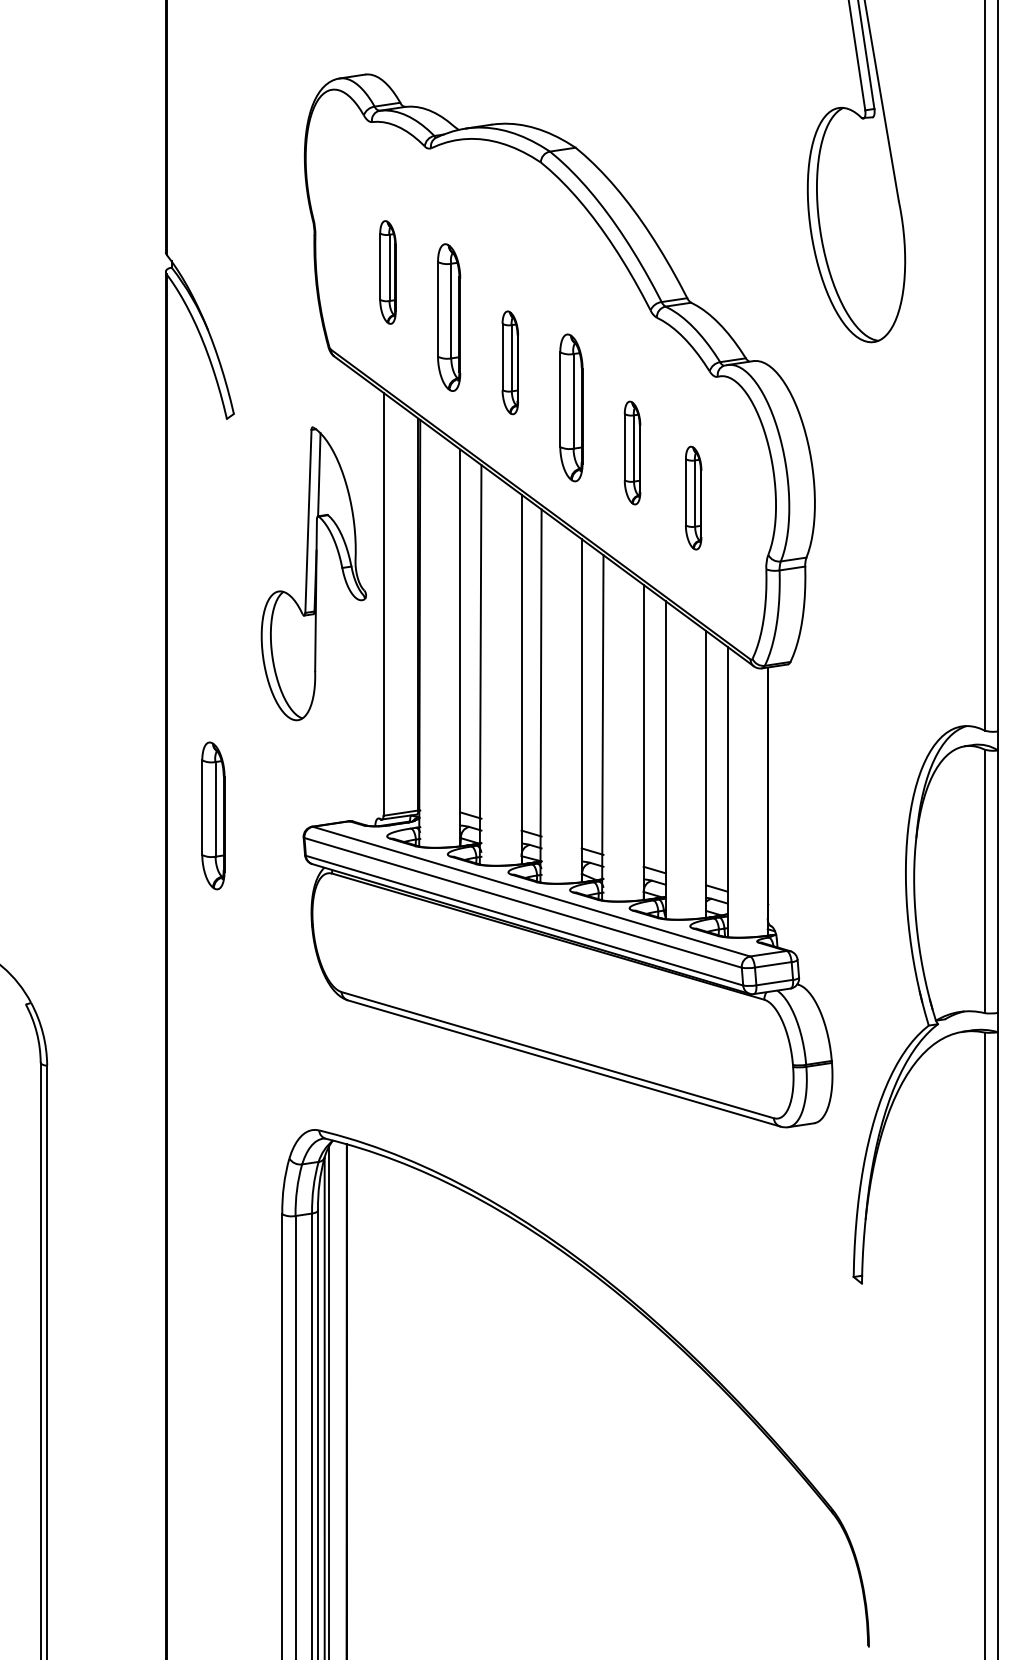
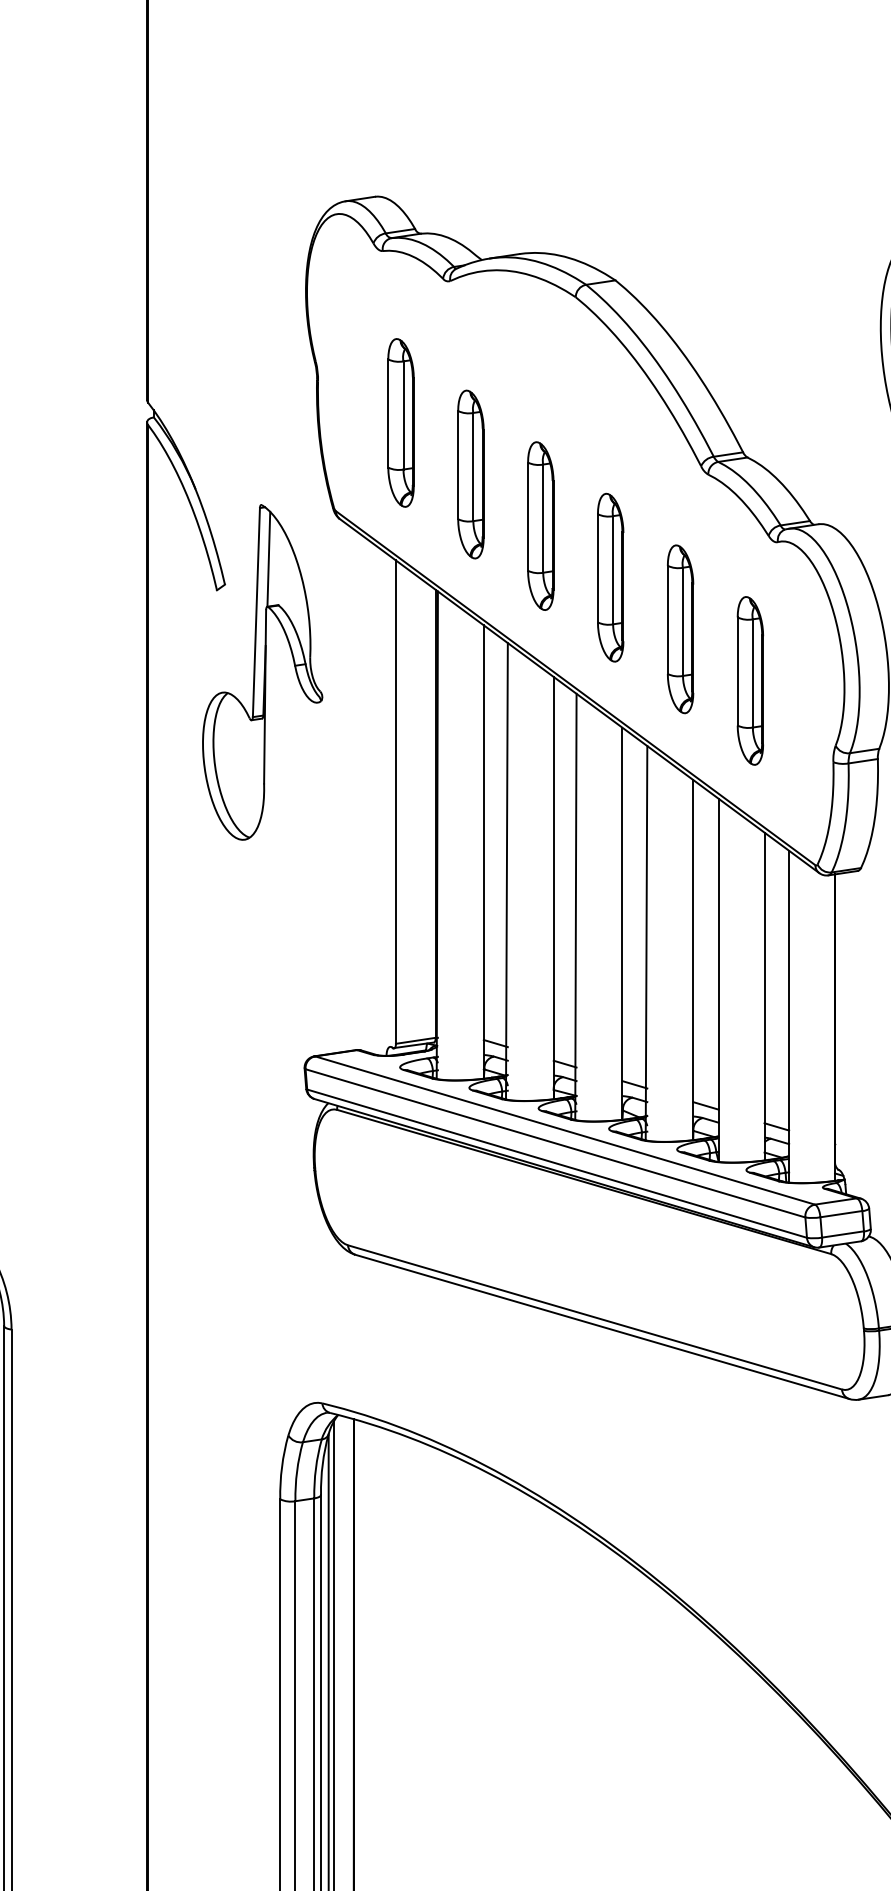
part: (387, 272) -> (400, 422), size x1.43
part: (510, 362) -> (541, 525), size x1.43
part: (632, 452) -> (680, 628), size x1.43
part: (693, 497) -> (750, 680), size x1.43
part: (313, 573) -> (262, 672), moved
part: (213, 815) -> (201, 1043), removed

